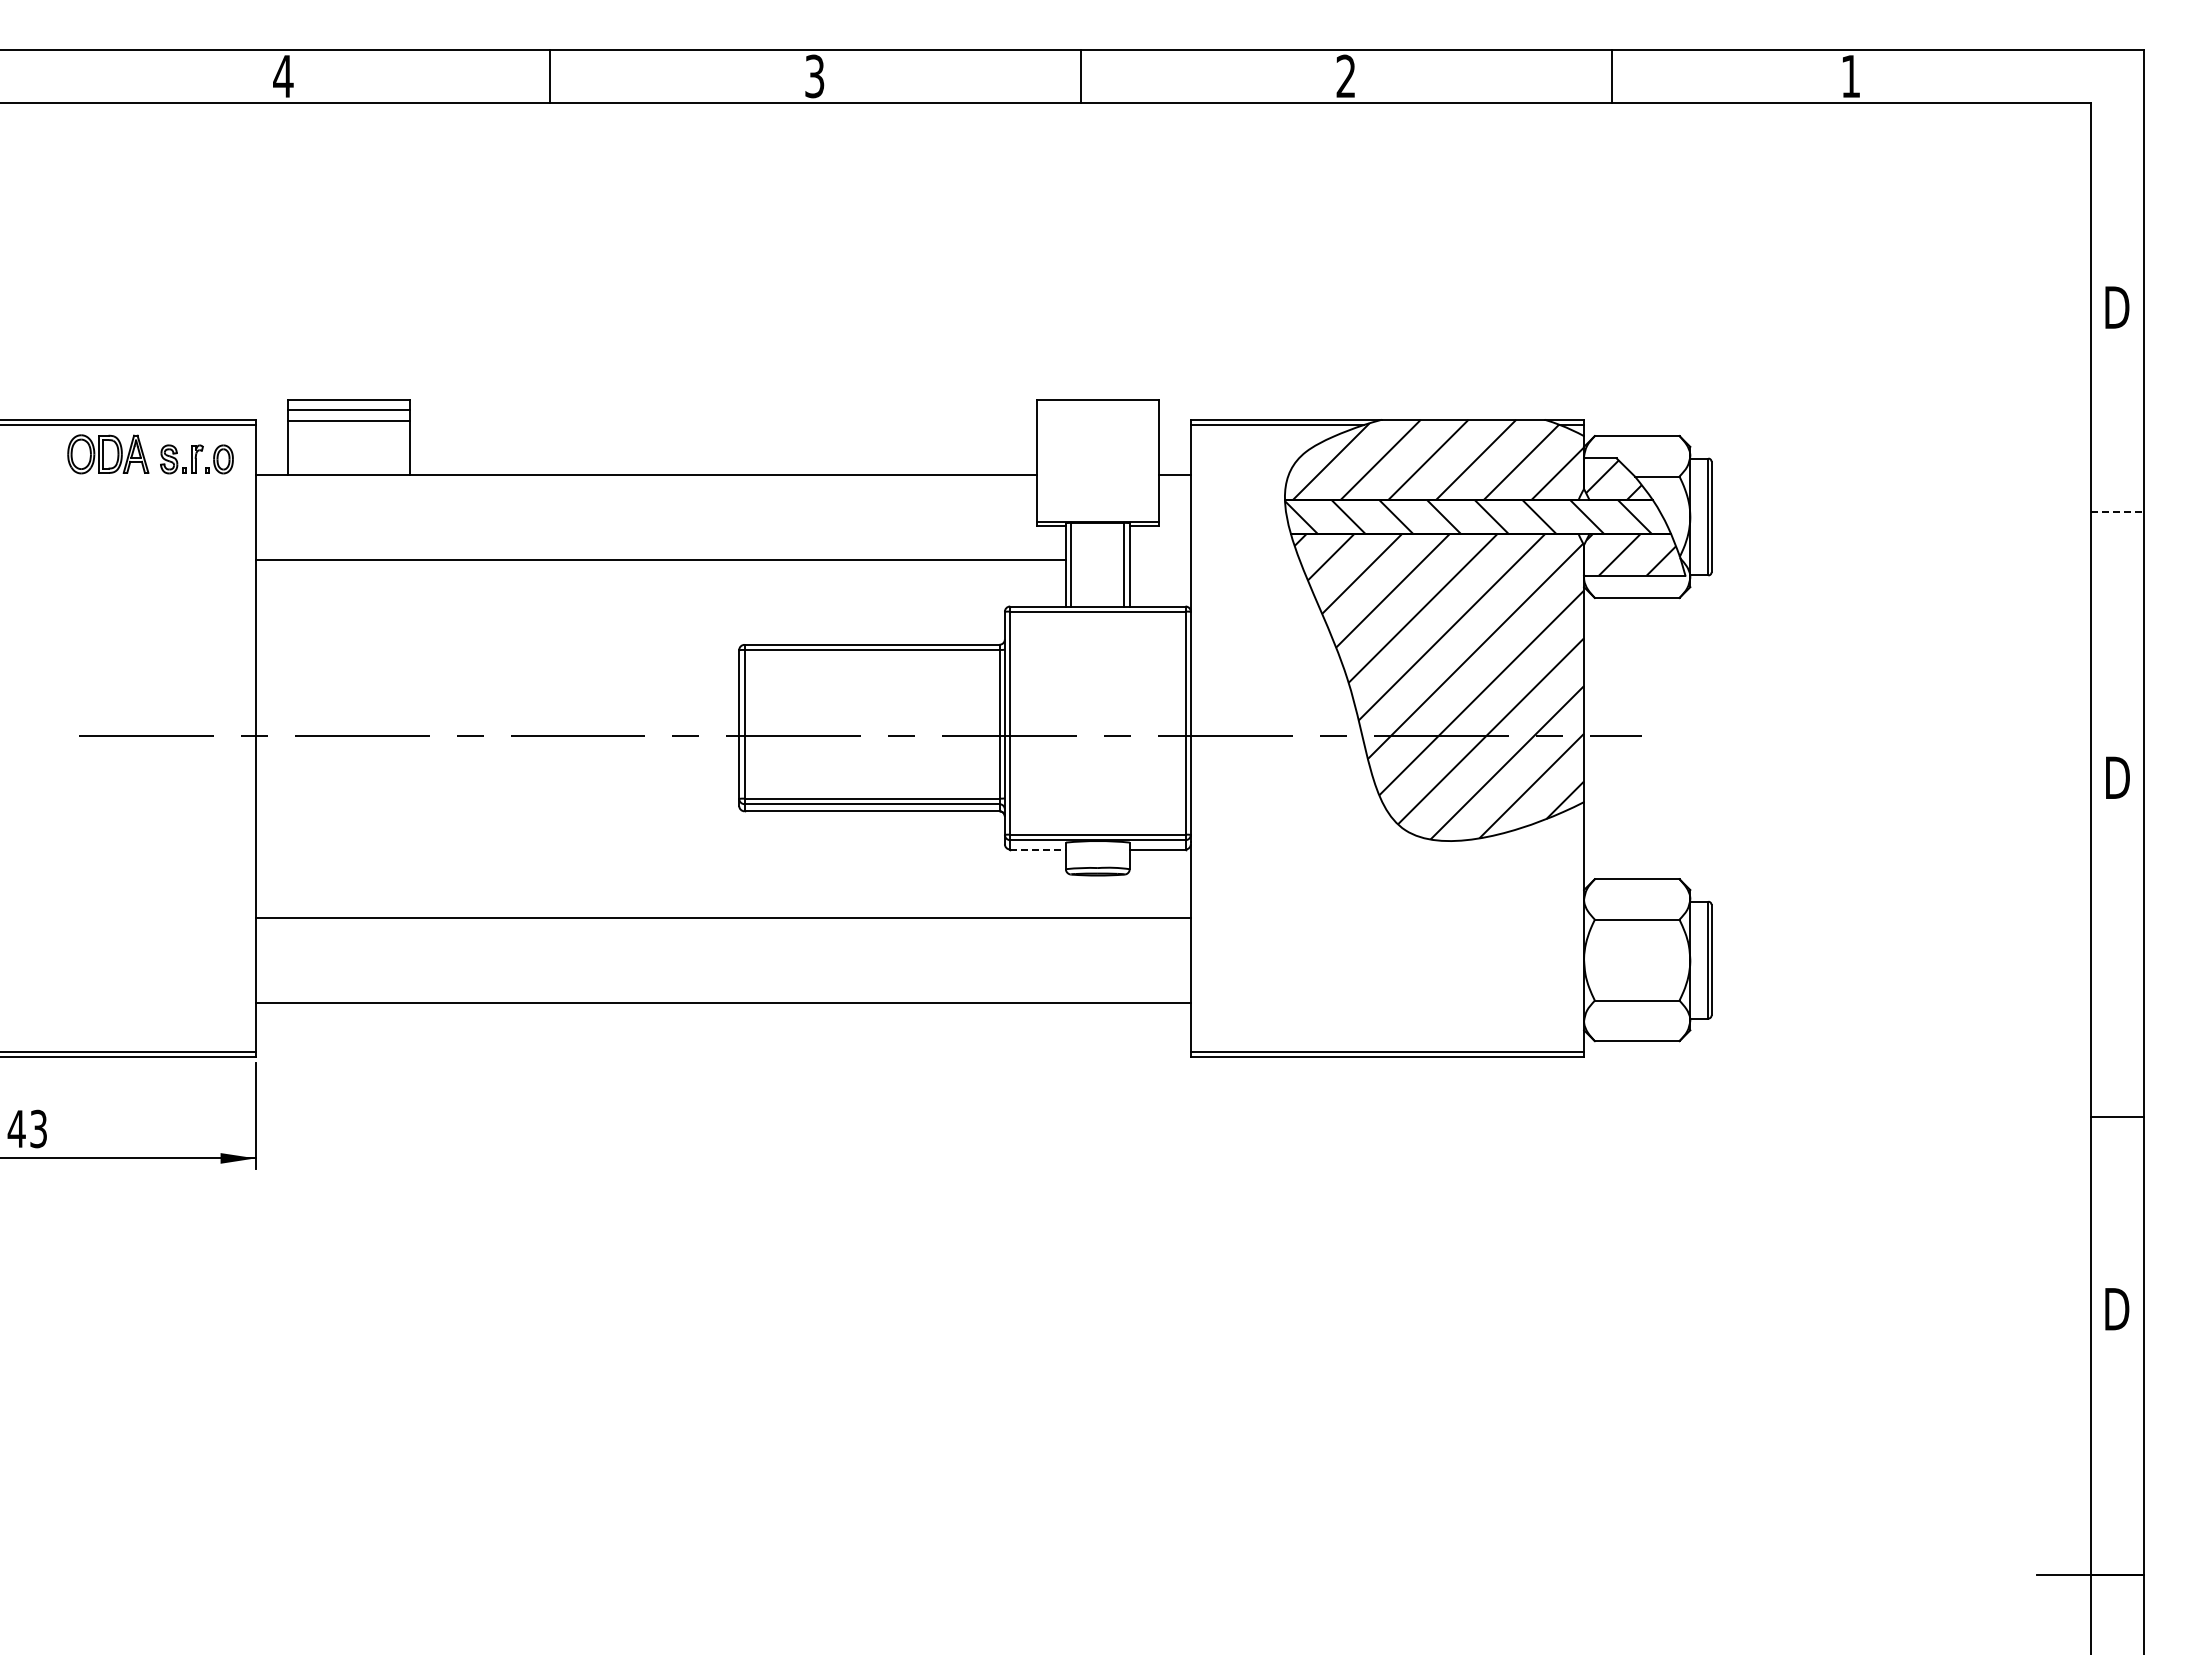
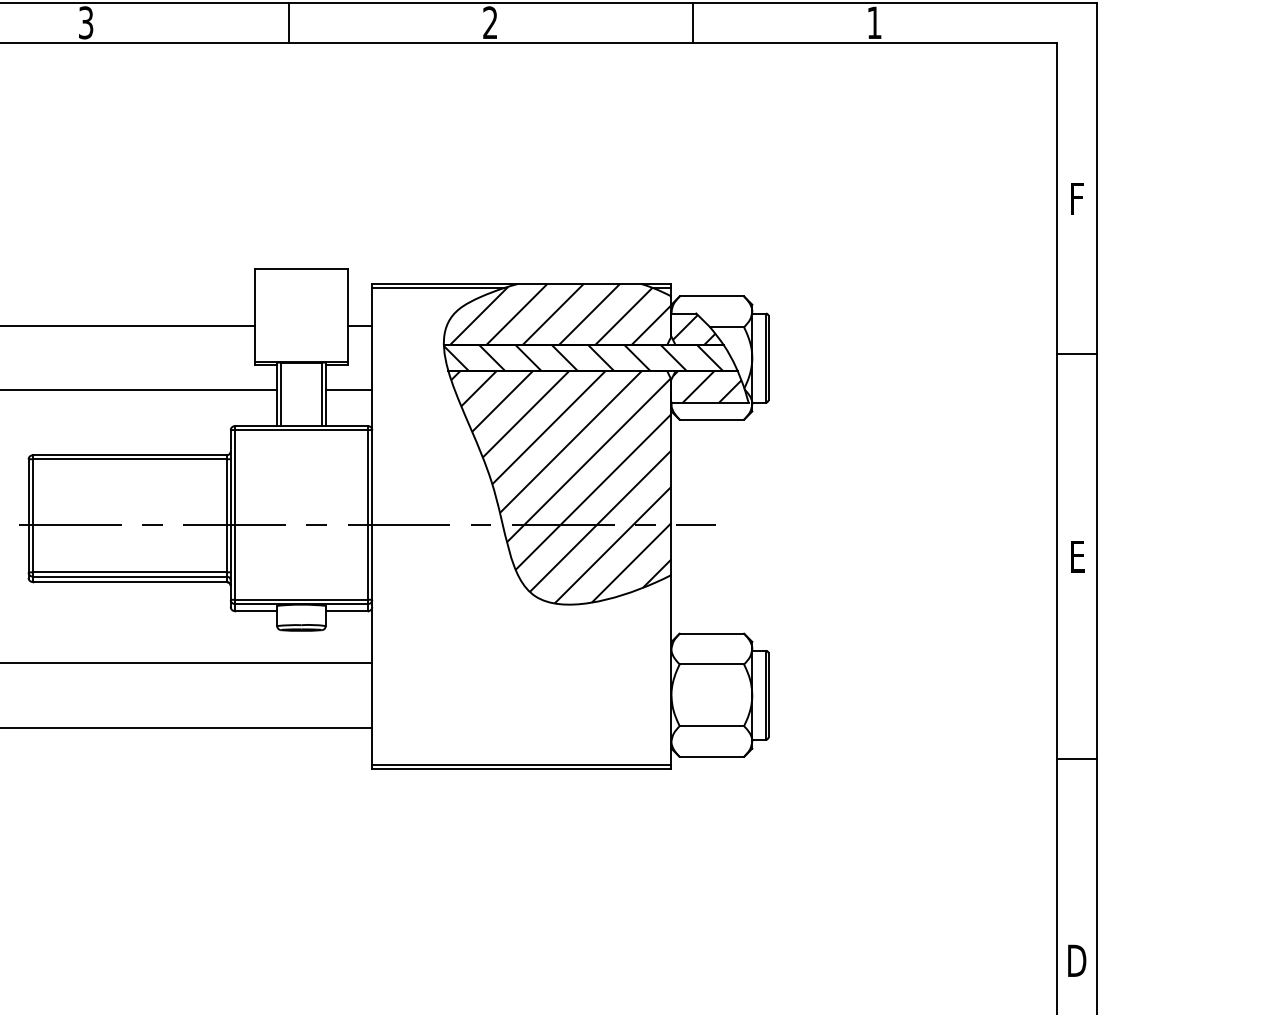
text: (2117, 307) -> (1077, 198), D -> F
line: (2117, 512) -> (1077, 354), dashed -> solid
line: (1159, 559) -> (348, 390), added
text: (2117, 777) -> (1077, 556), D -> E
line: (1038, 849) -> (256, 611), dashed -> solid
line: (2116, 1117) -> (1076, 758), moved

